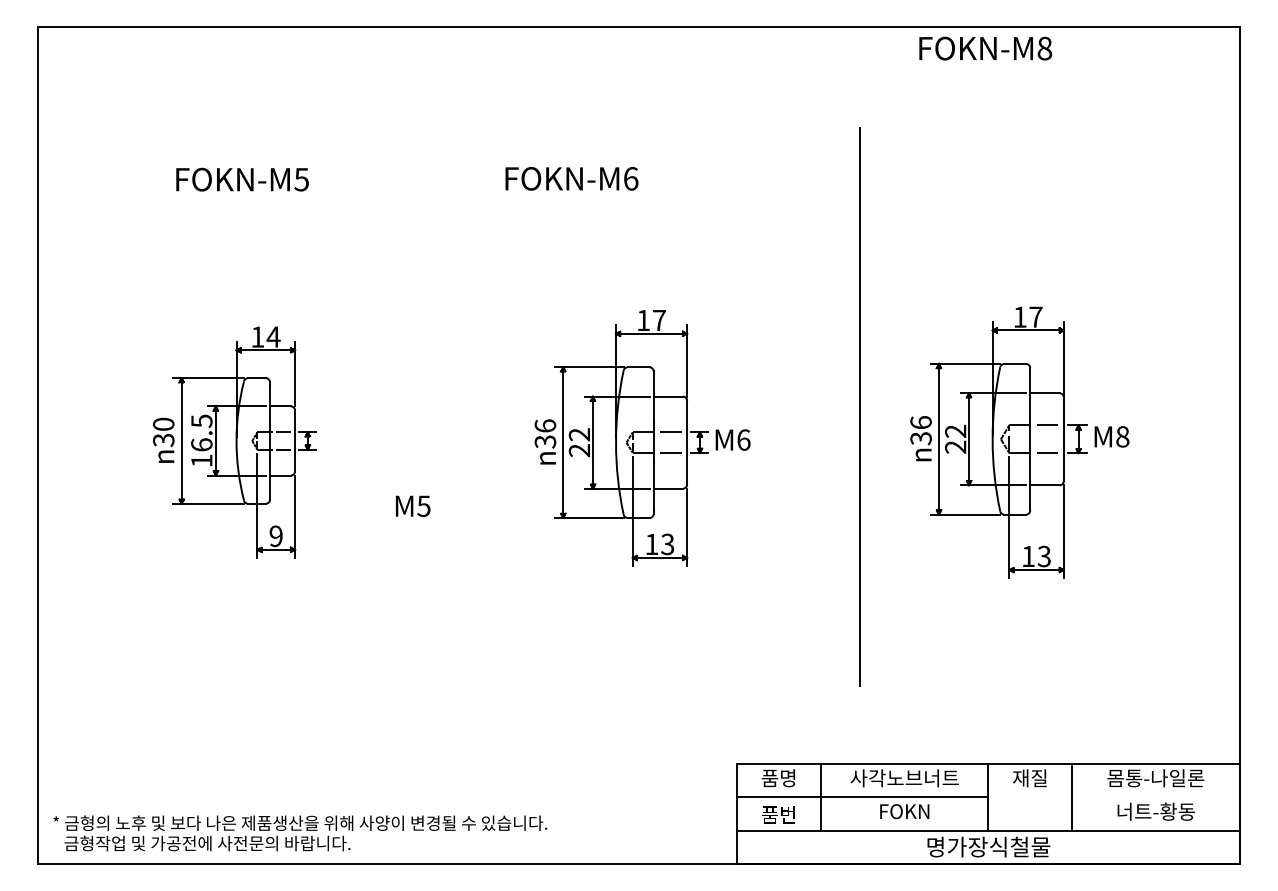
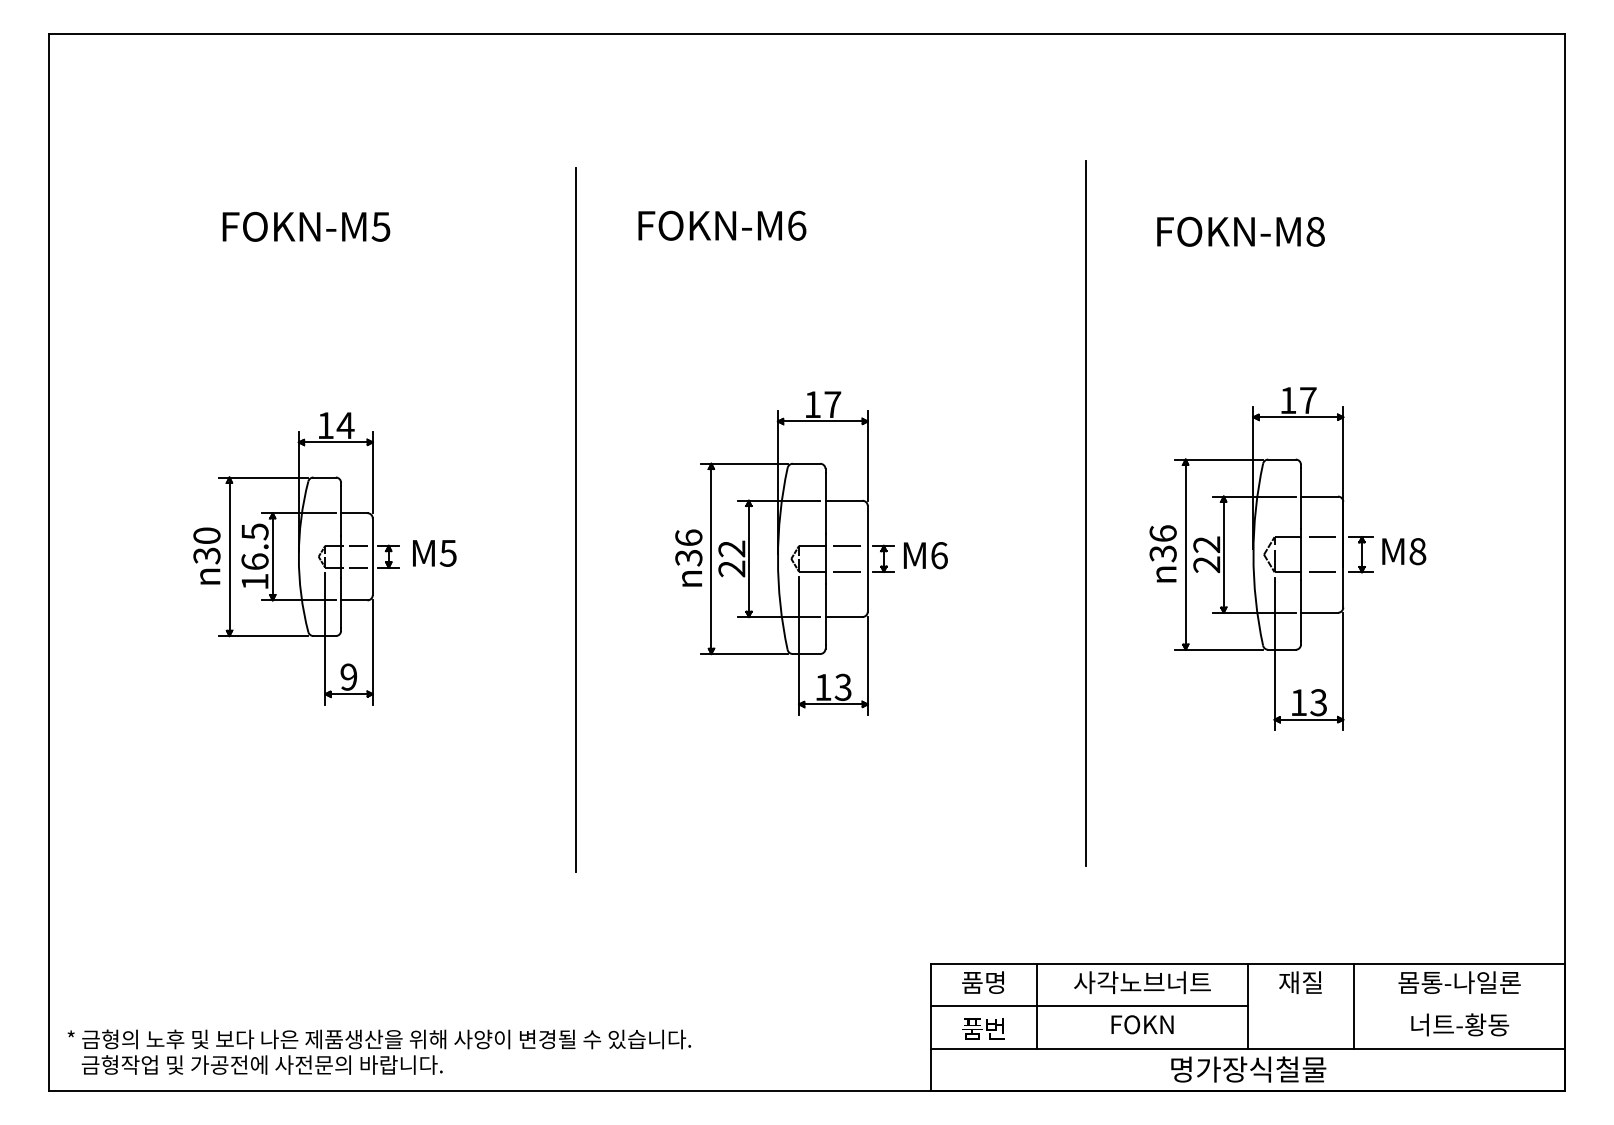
text: (985, 48) -> (1240, 231), moved
line: (456, 411) -> (576, 519), added
text: (413, 505) -> (435, 552), moved

